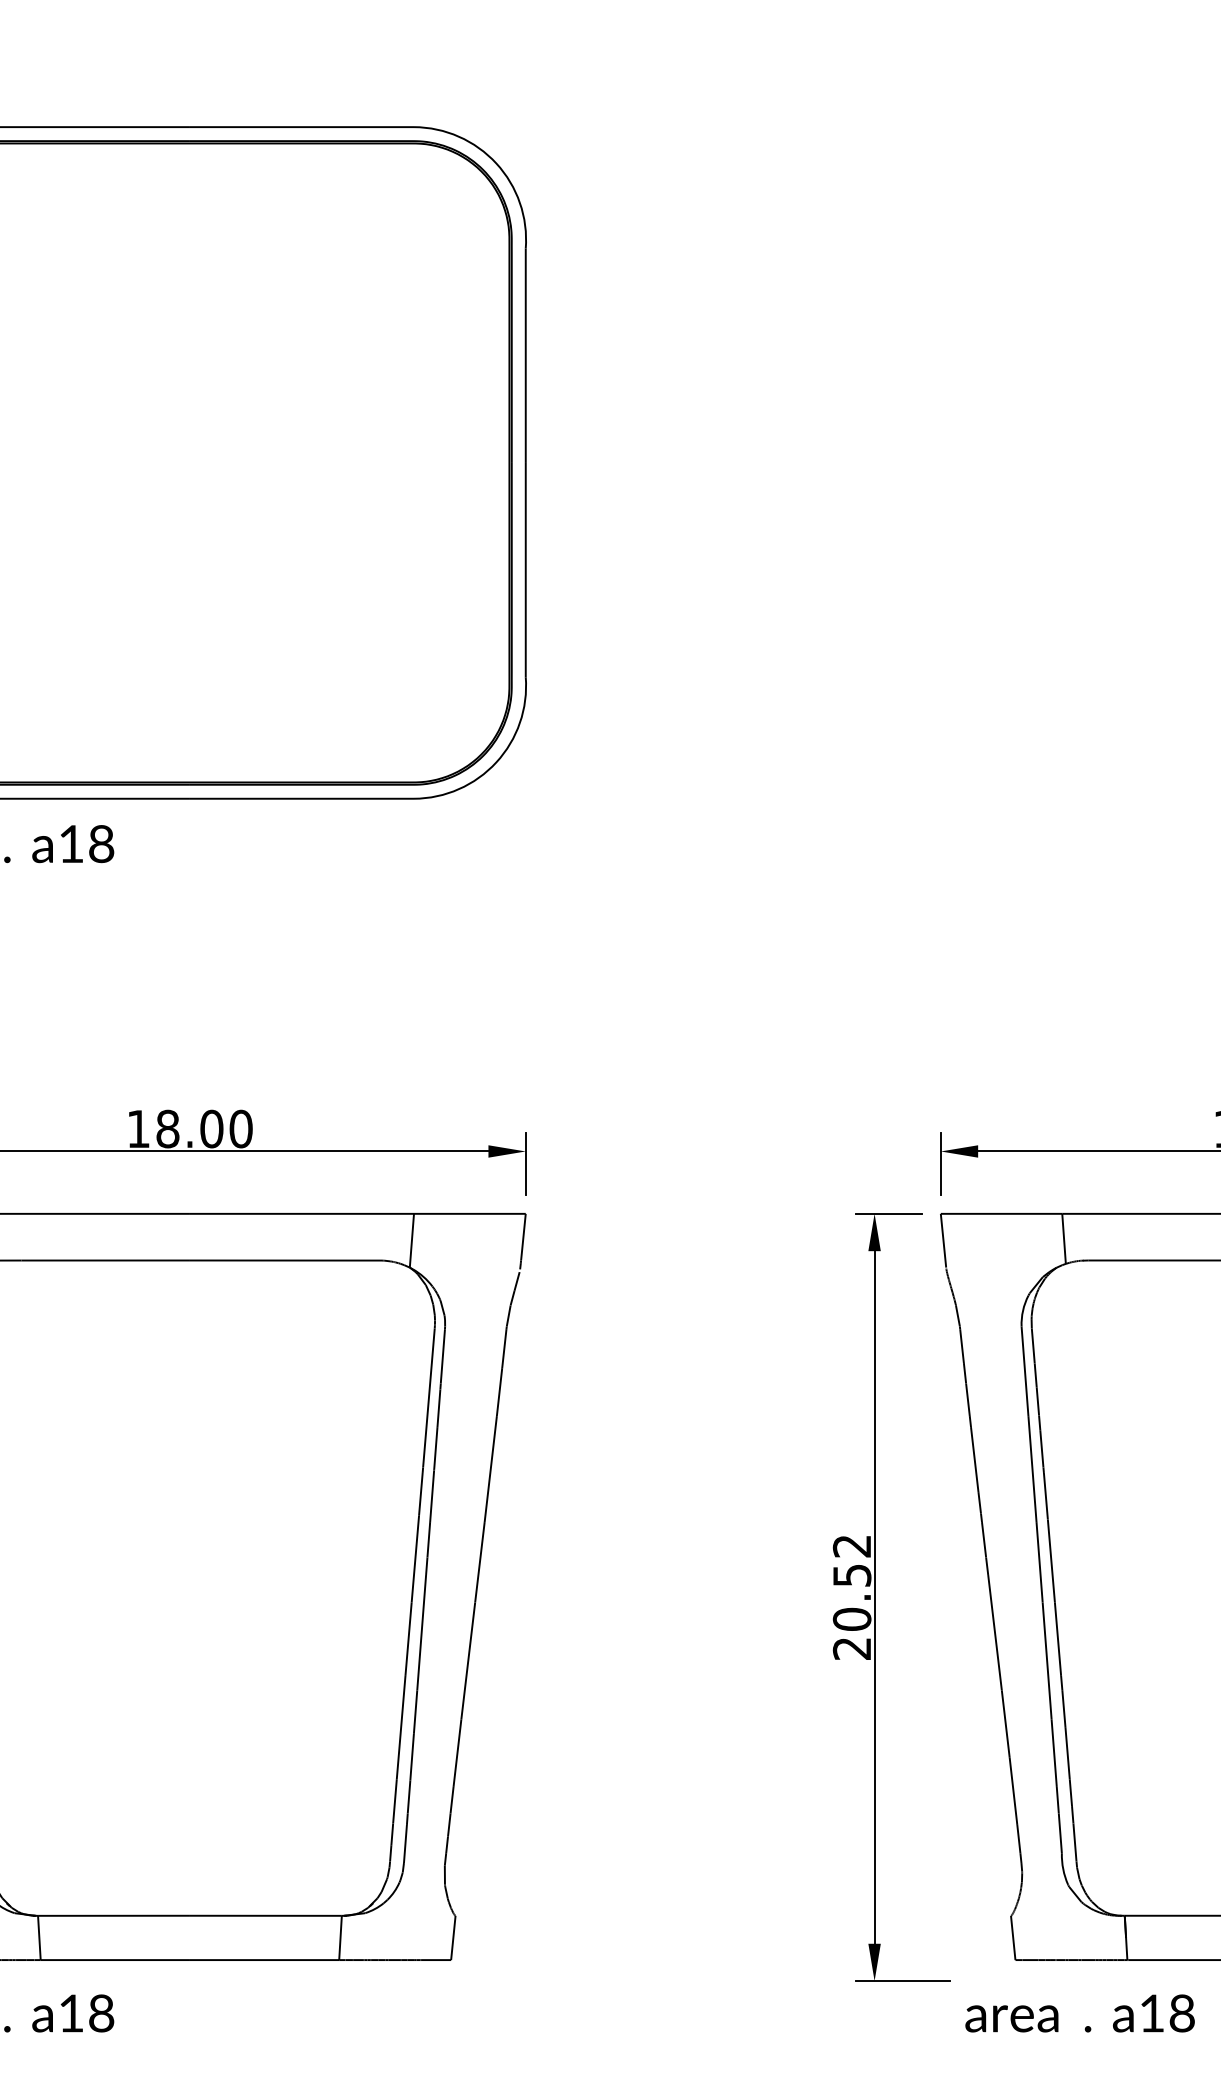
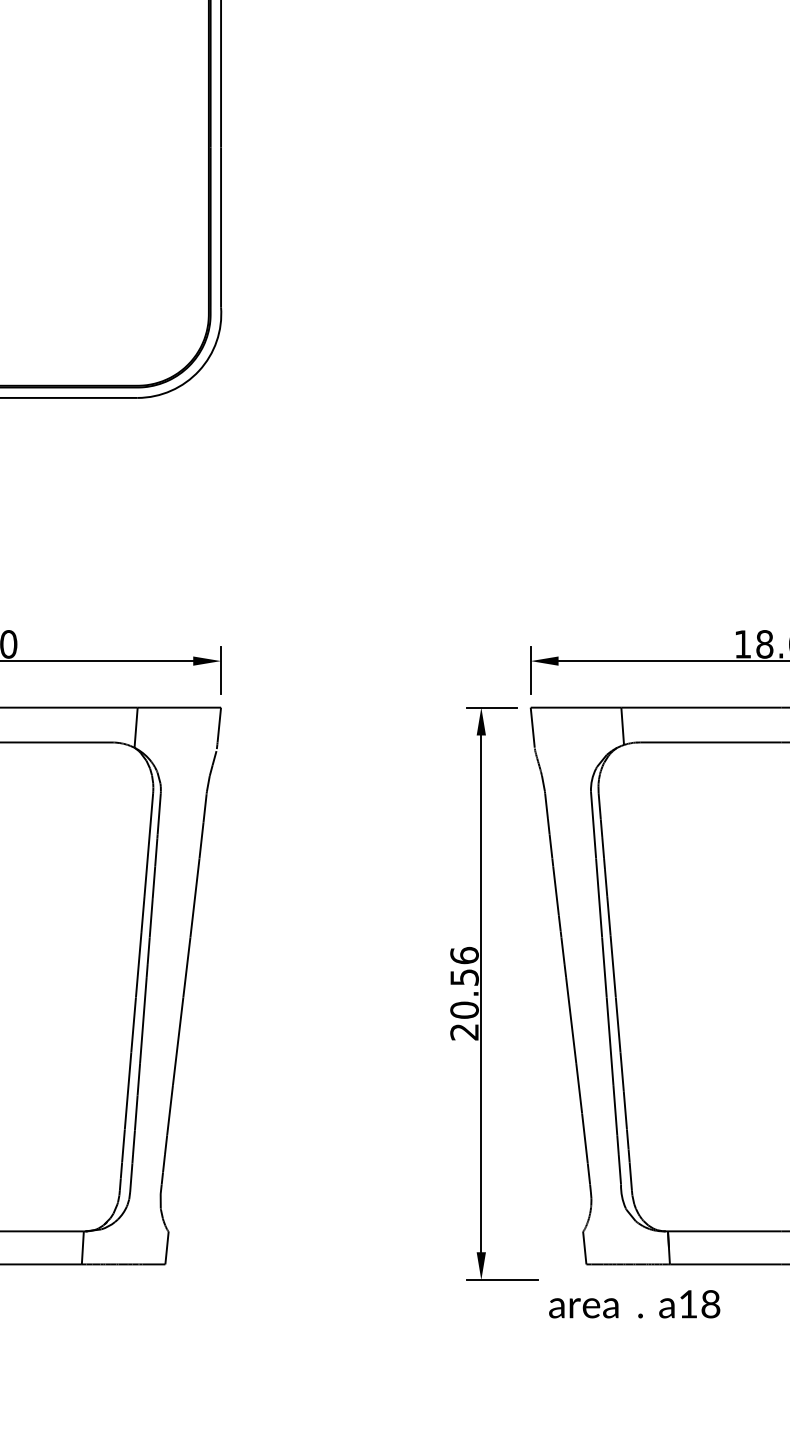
text: (851, 1545) -> (464, 955), 20.52 -> 20.56

